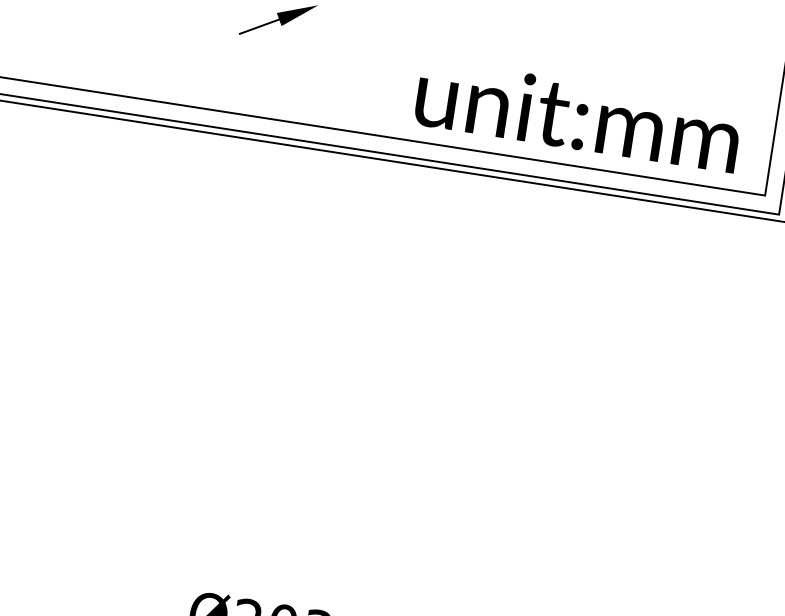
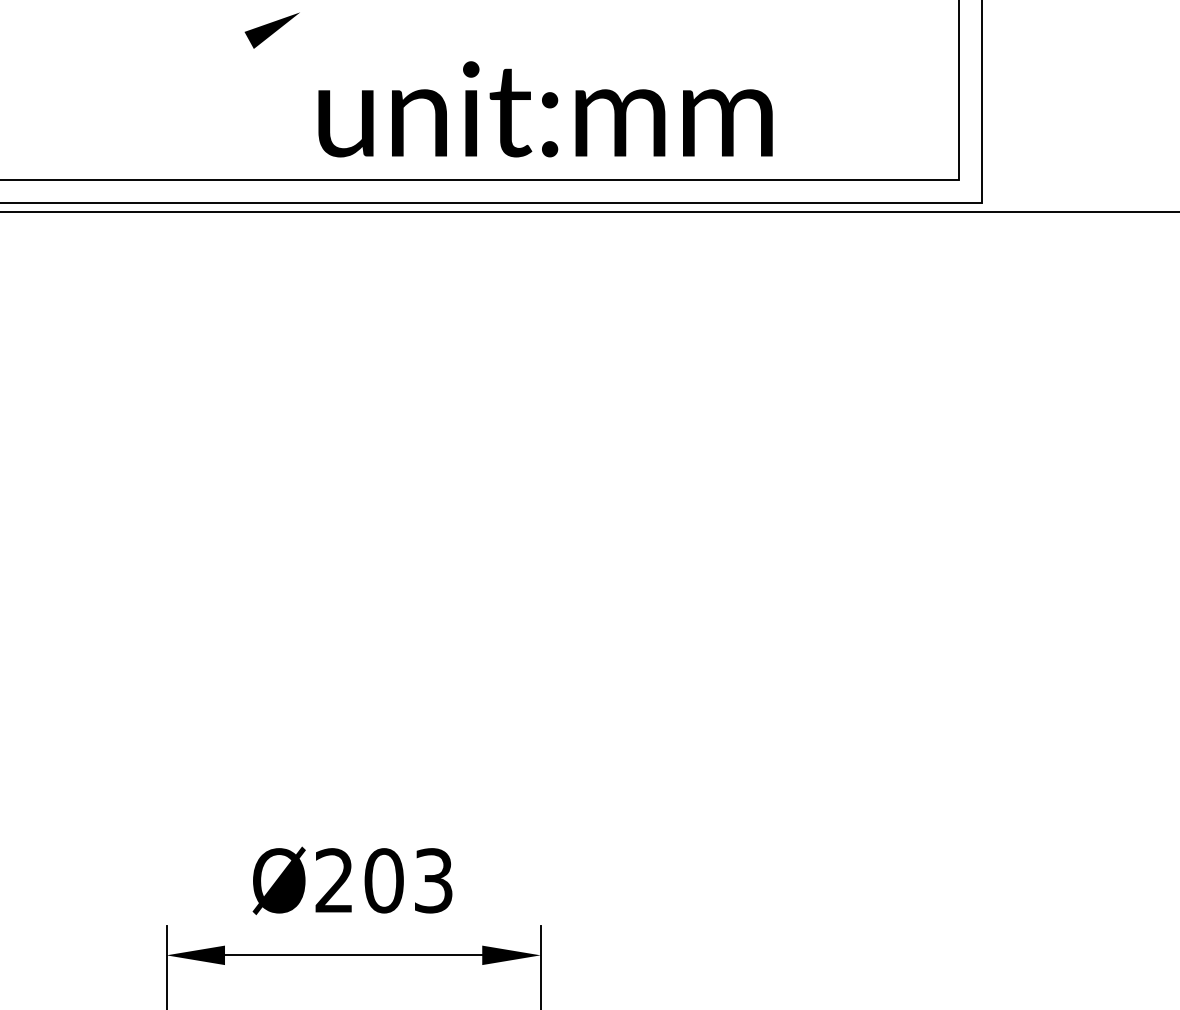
line: (259, 26) -> (223, 54), removed
text: (578, 115) -> (545, 109), moved

